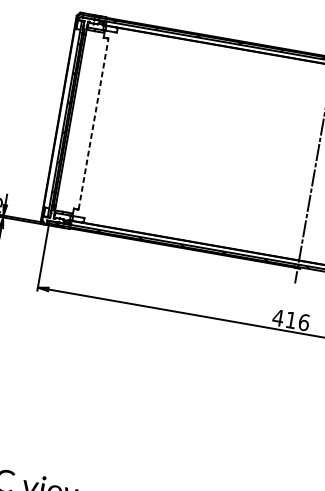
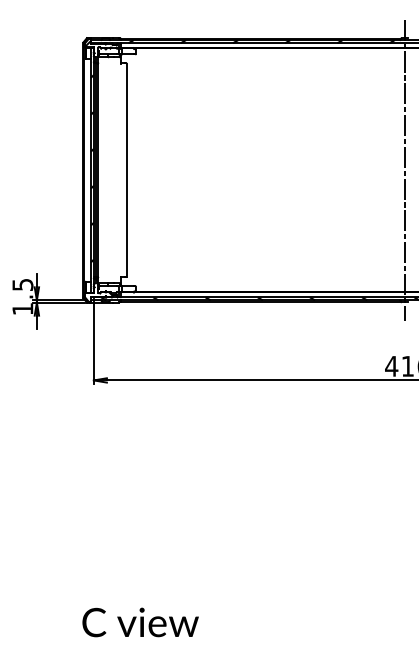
line: (93, 123) -> (126, 169), dashed -> solid

